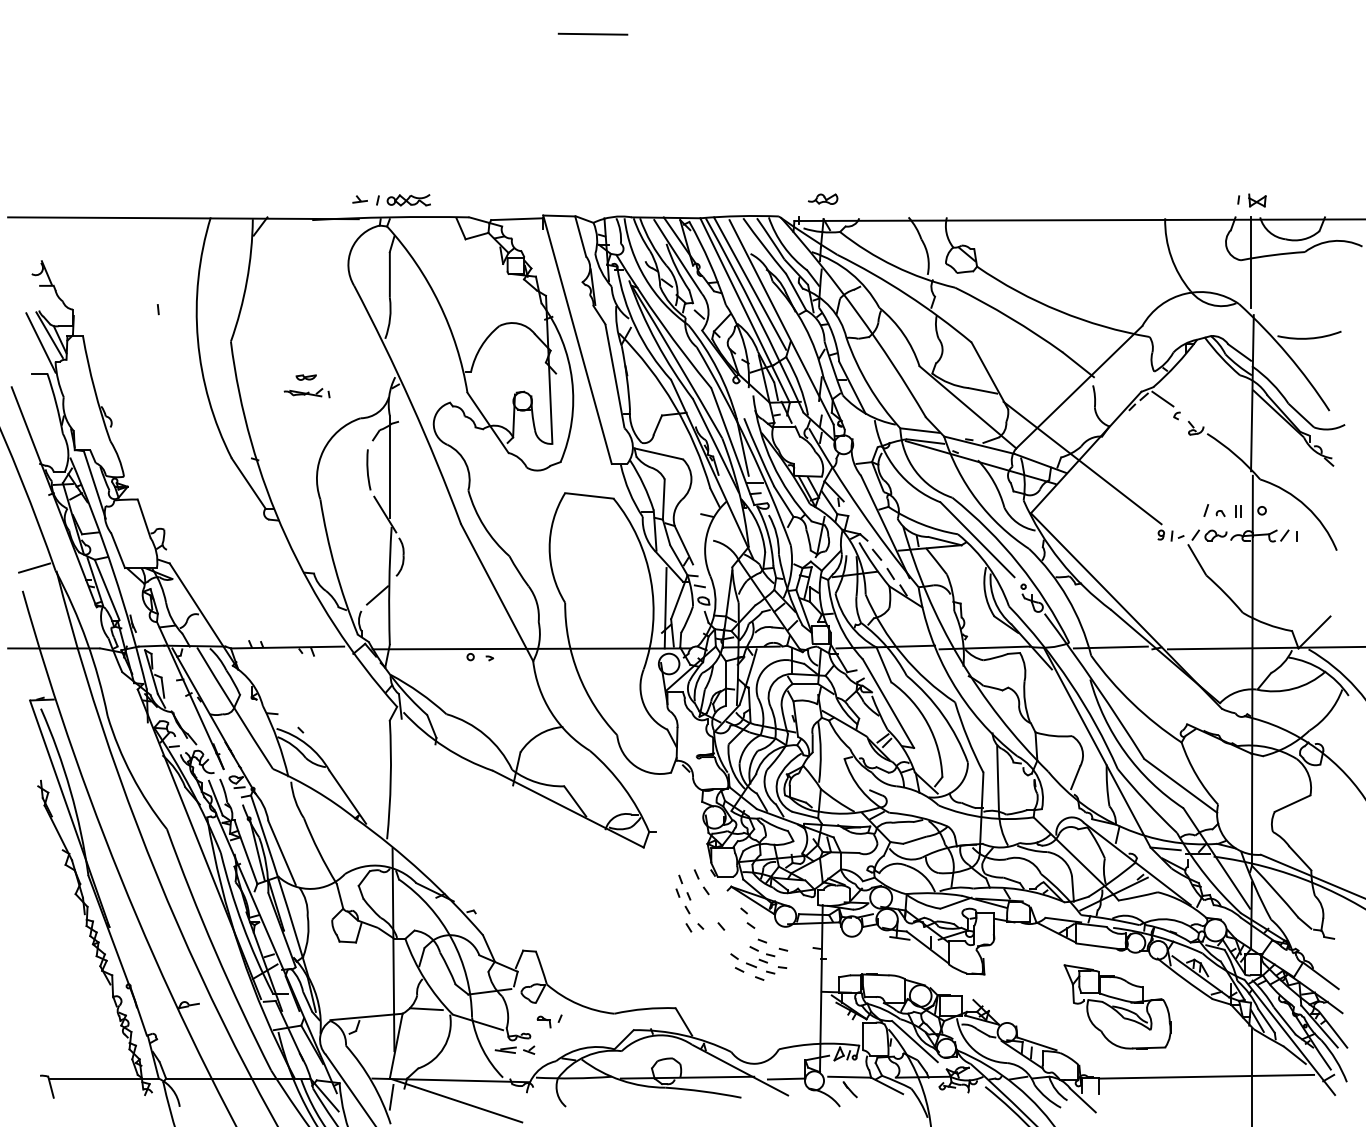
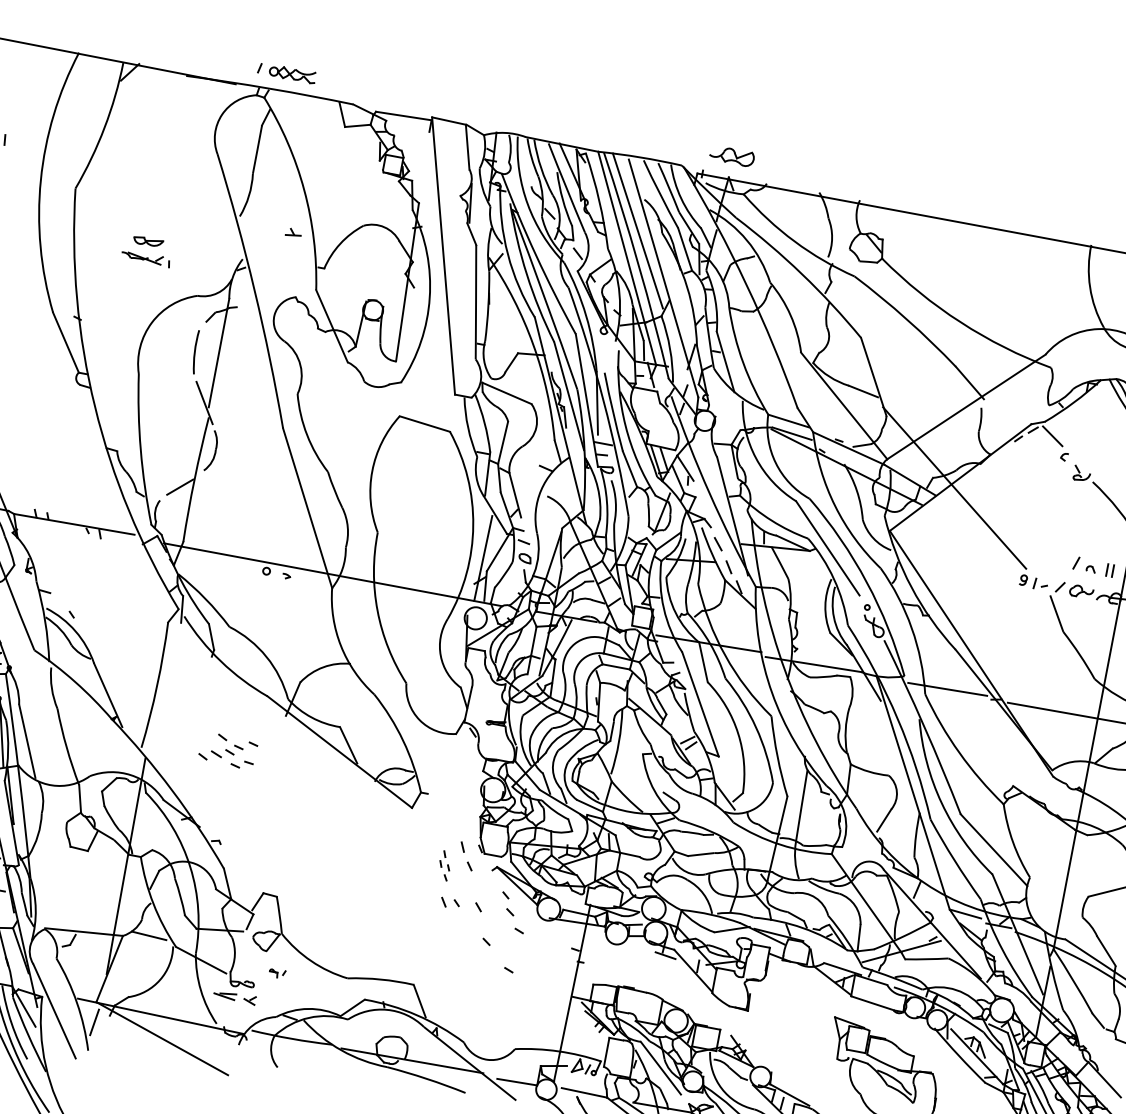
part: (822, 198) -> (731, 155), size x1.4
part: (359, 199) -> (293, 232), moved
part: (305, 377) -> (147, 241), size x1.4
part: (683, 894) -> (444, 865), size x0.7
part: (761, 960) -> (228, 751), moved
part: (549, 1021) -> (277, 973), size x0.6

